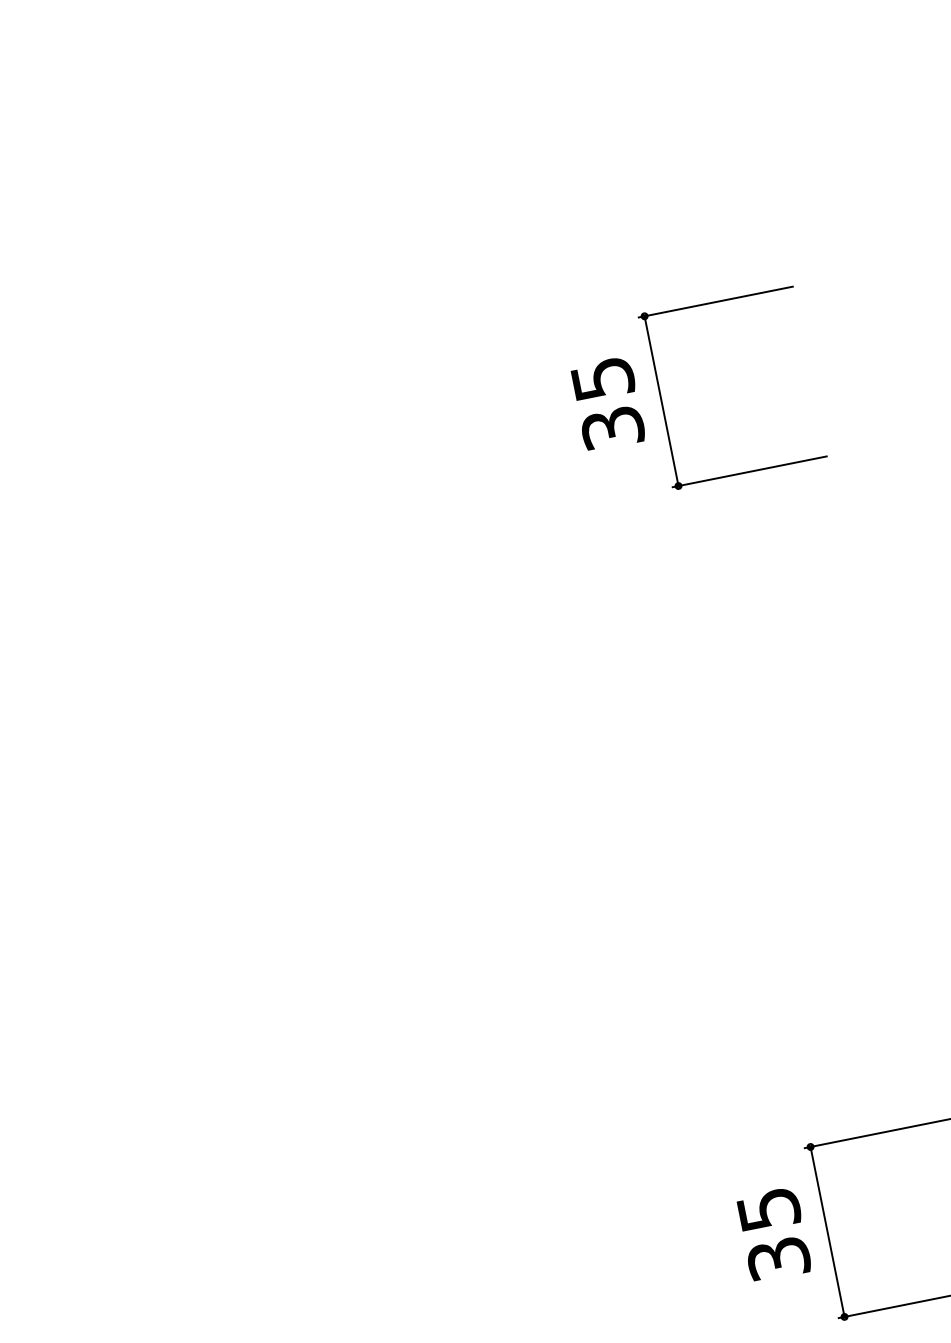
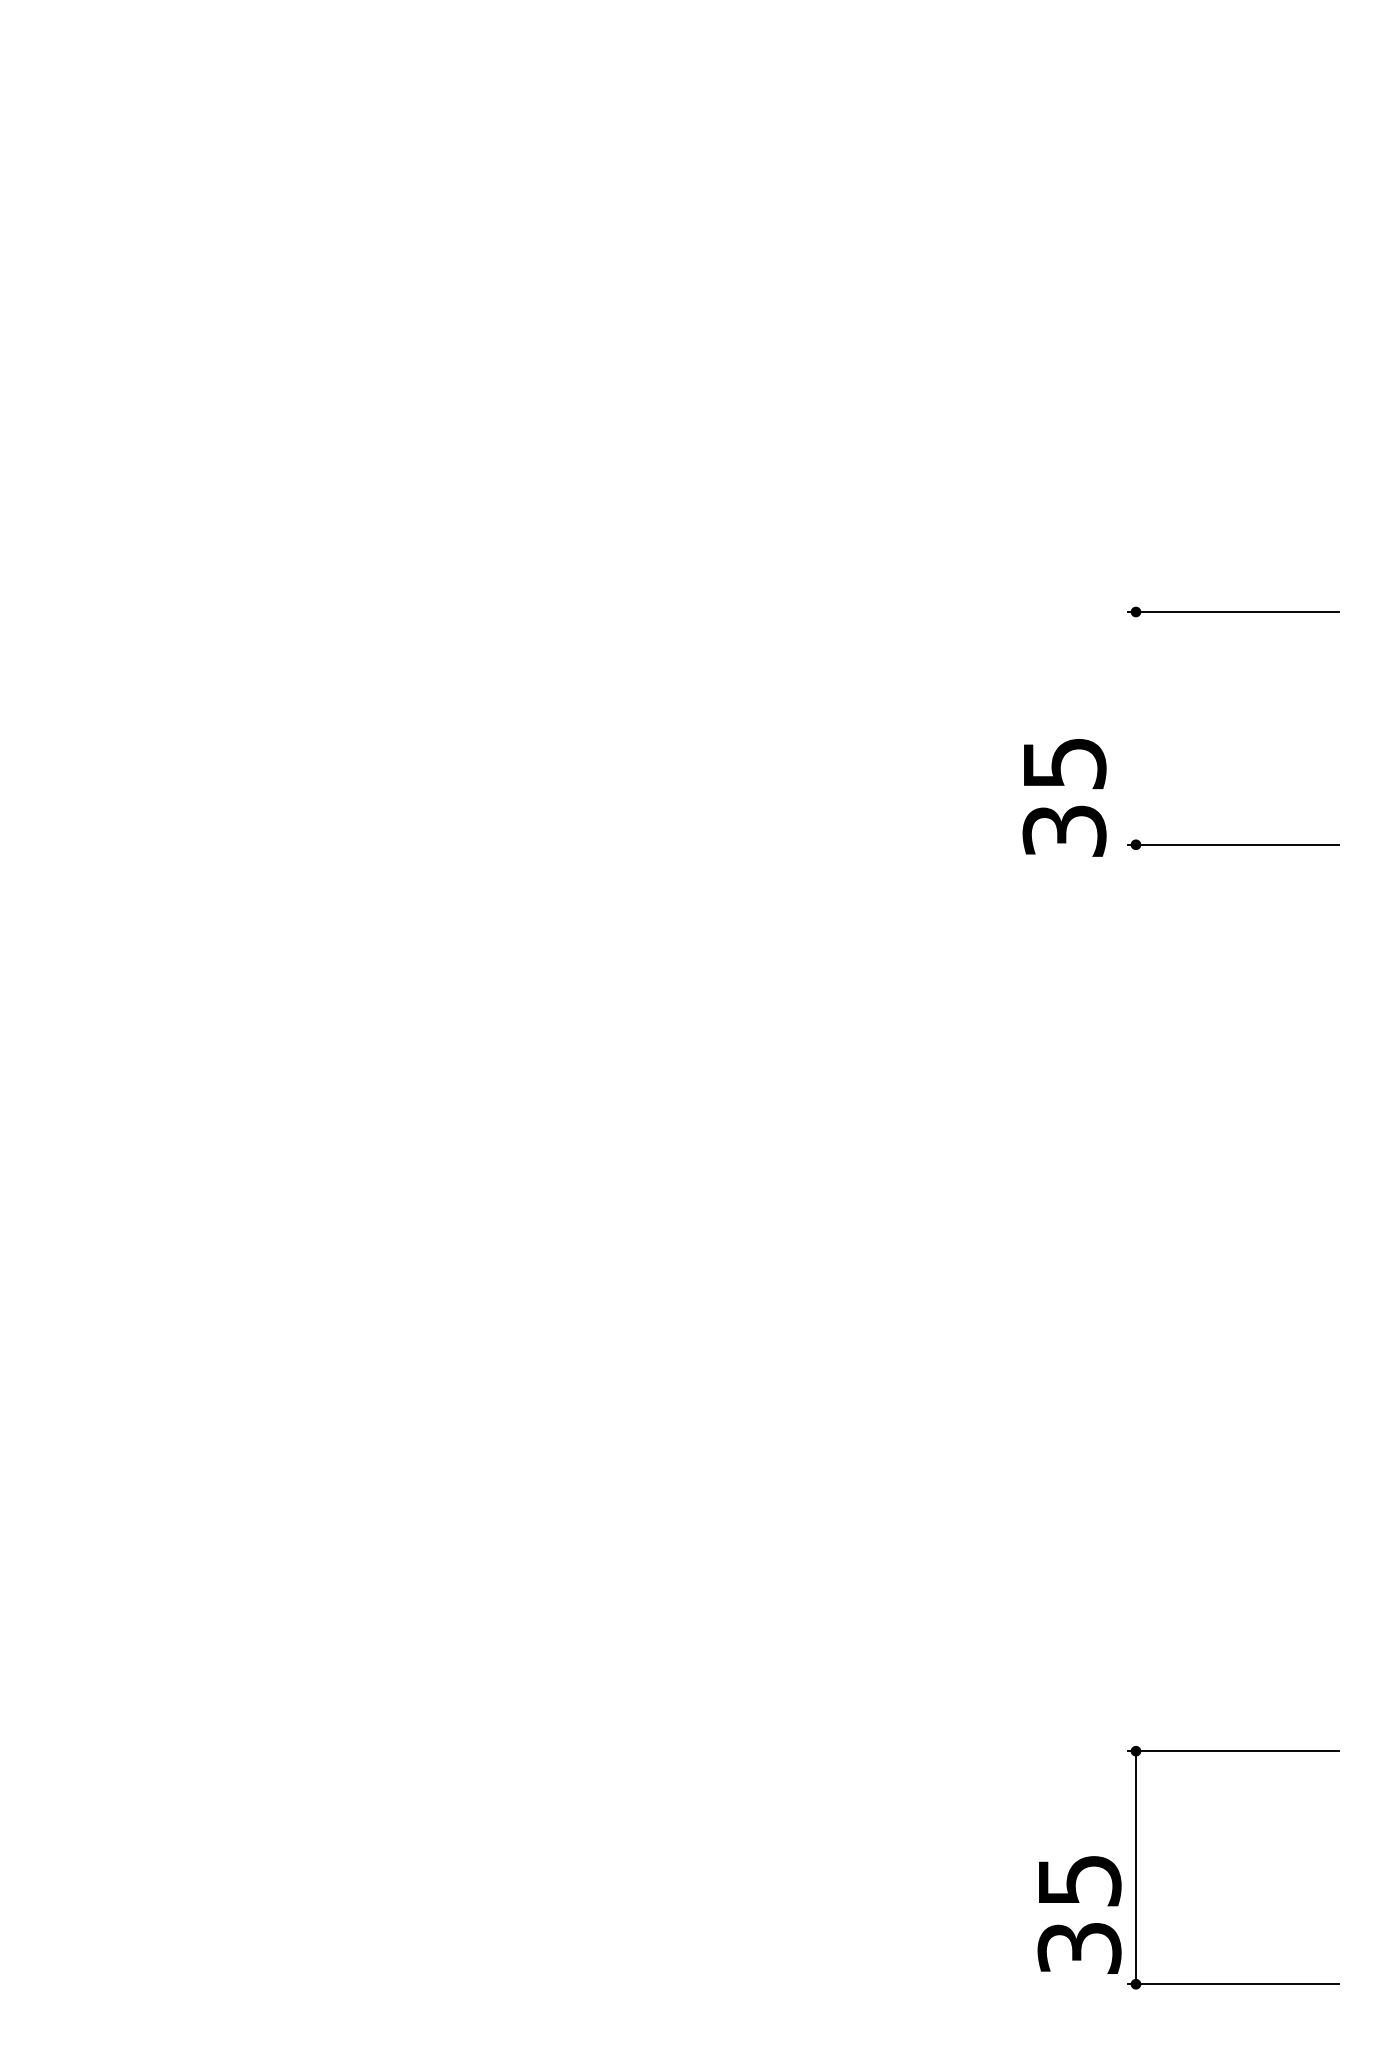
line: (661, 401) -> (1135, 728), removed
text: (607, 403) -> (1064, 797), moved
text: (773, 1234) -> (1079, 1914), moved

